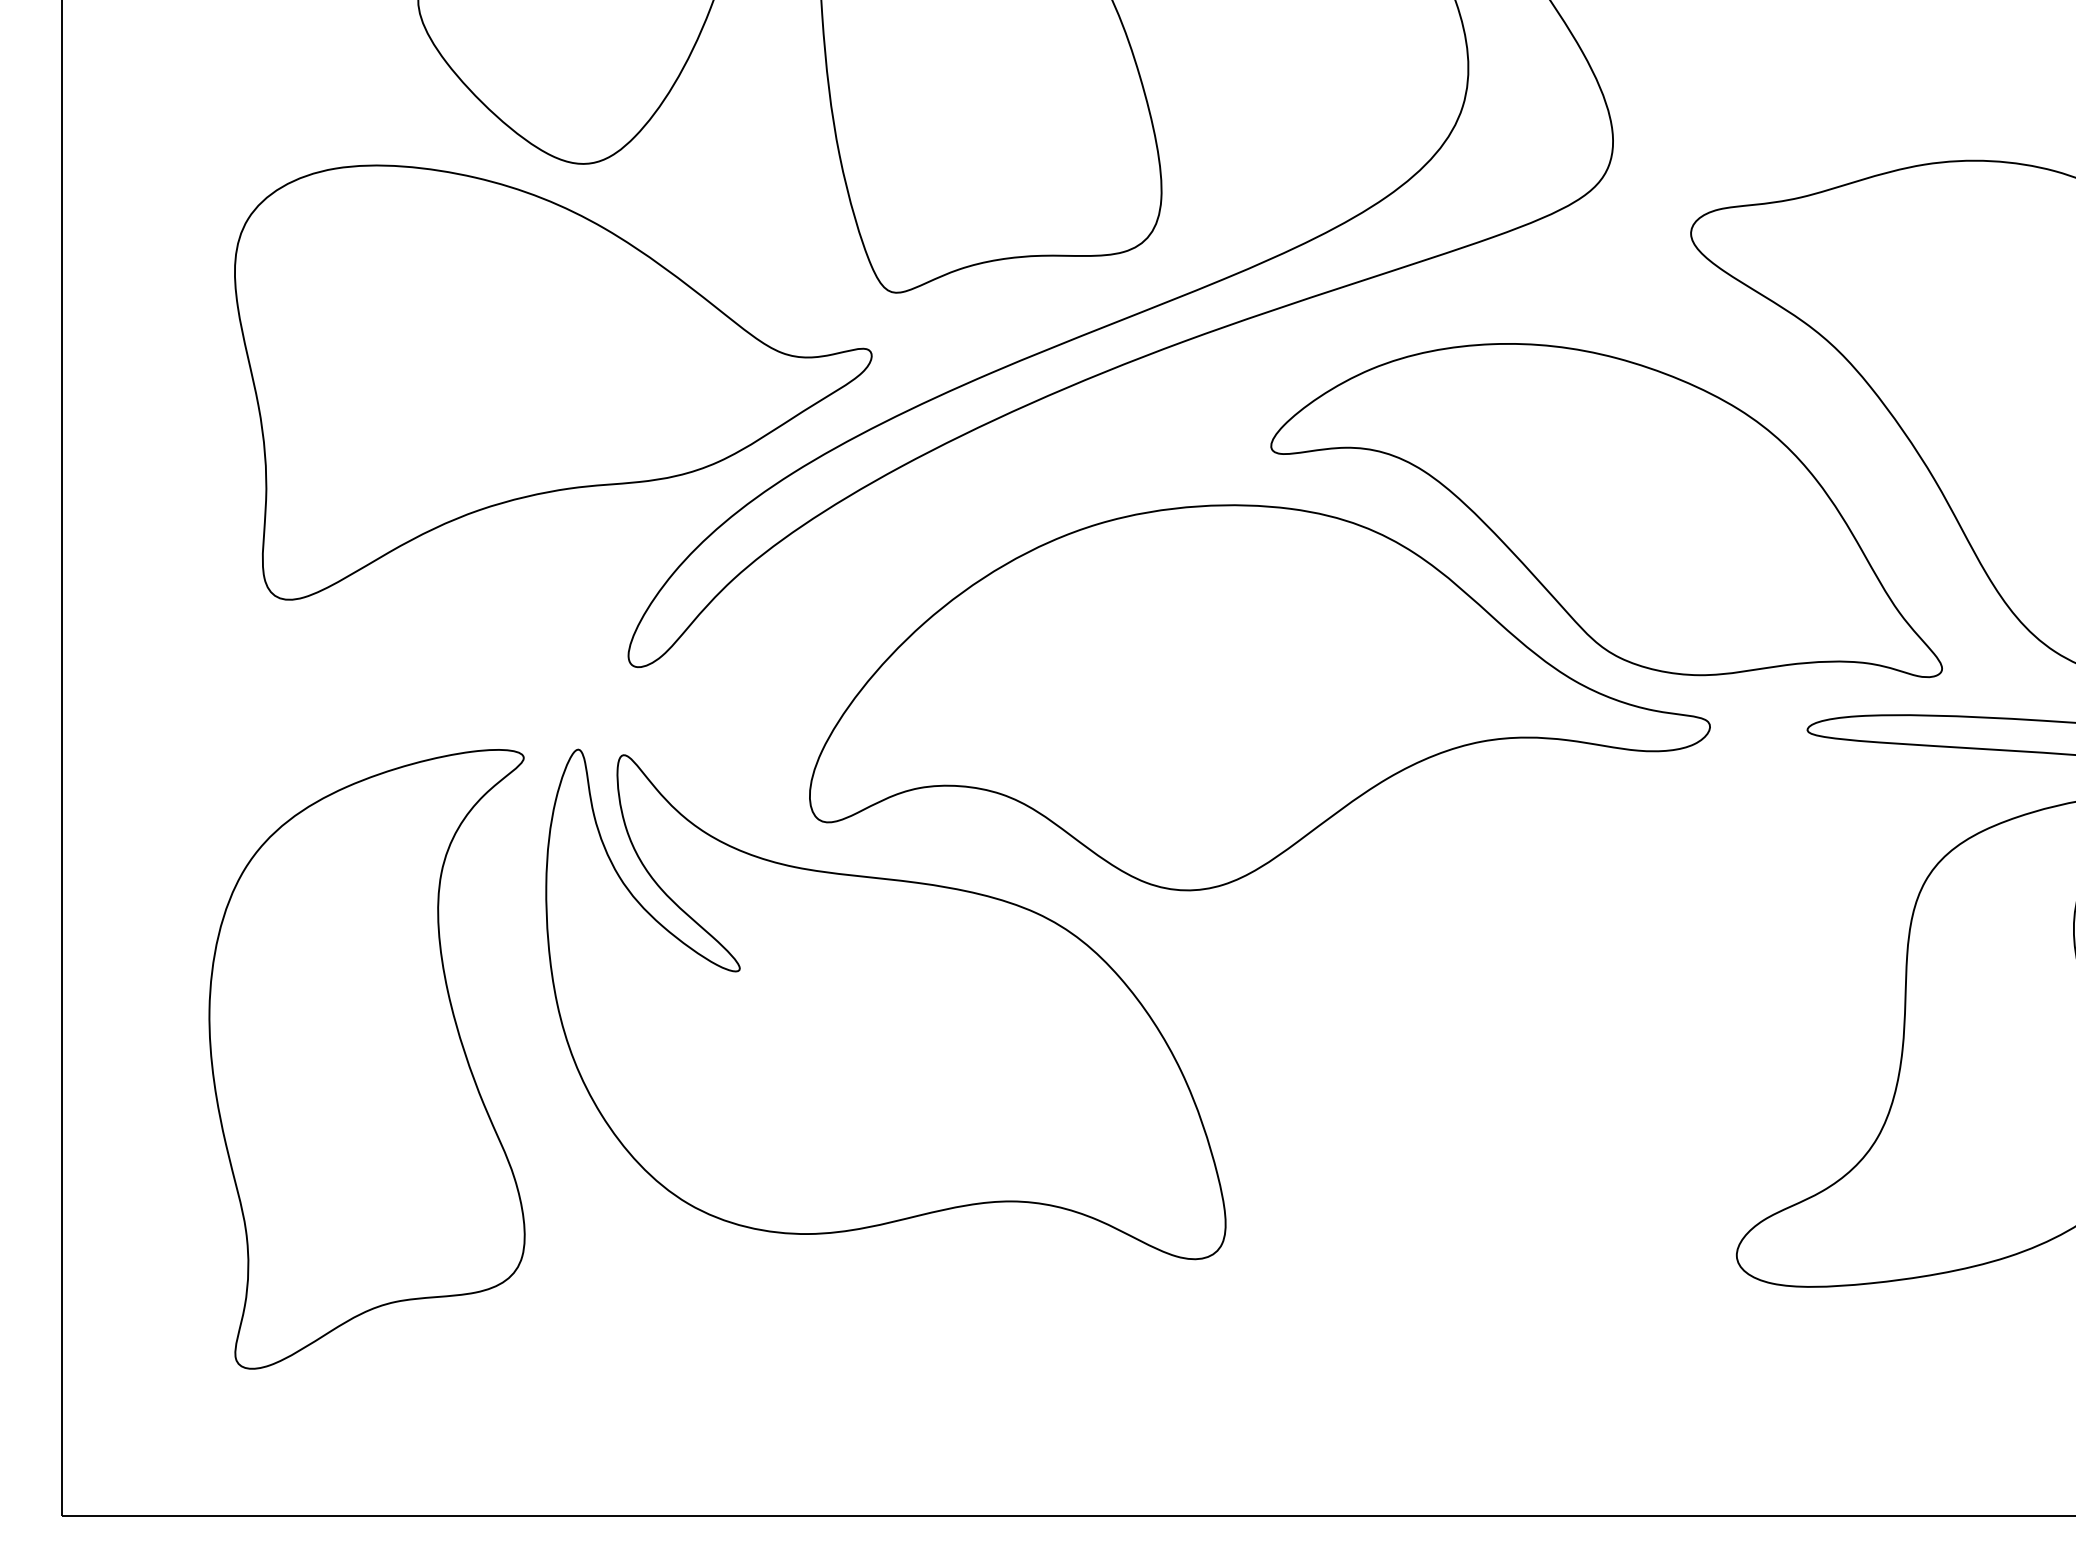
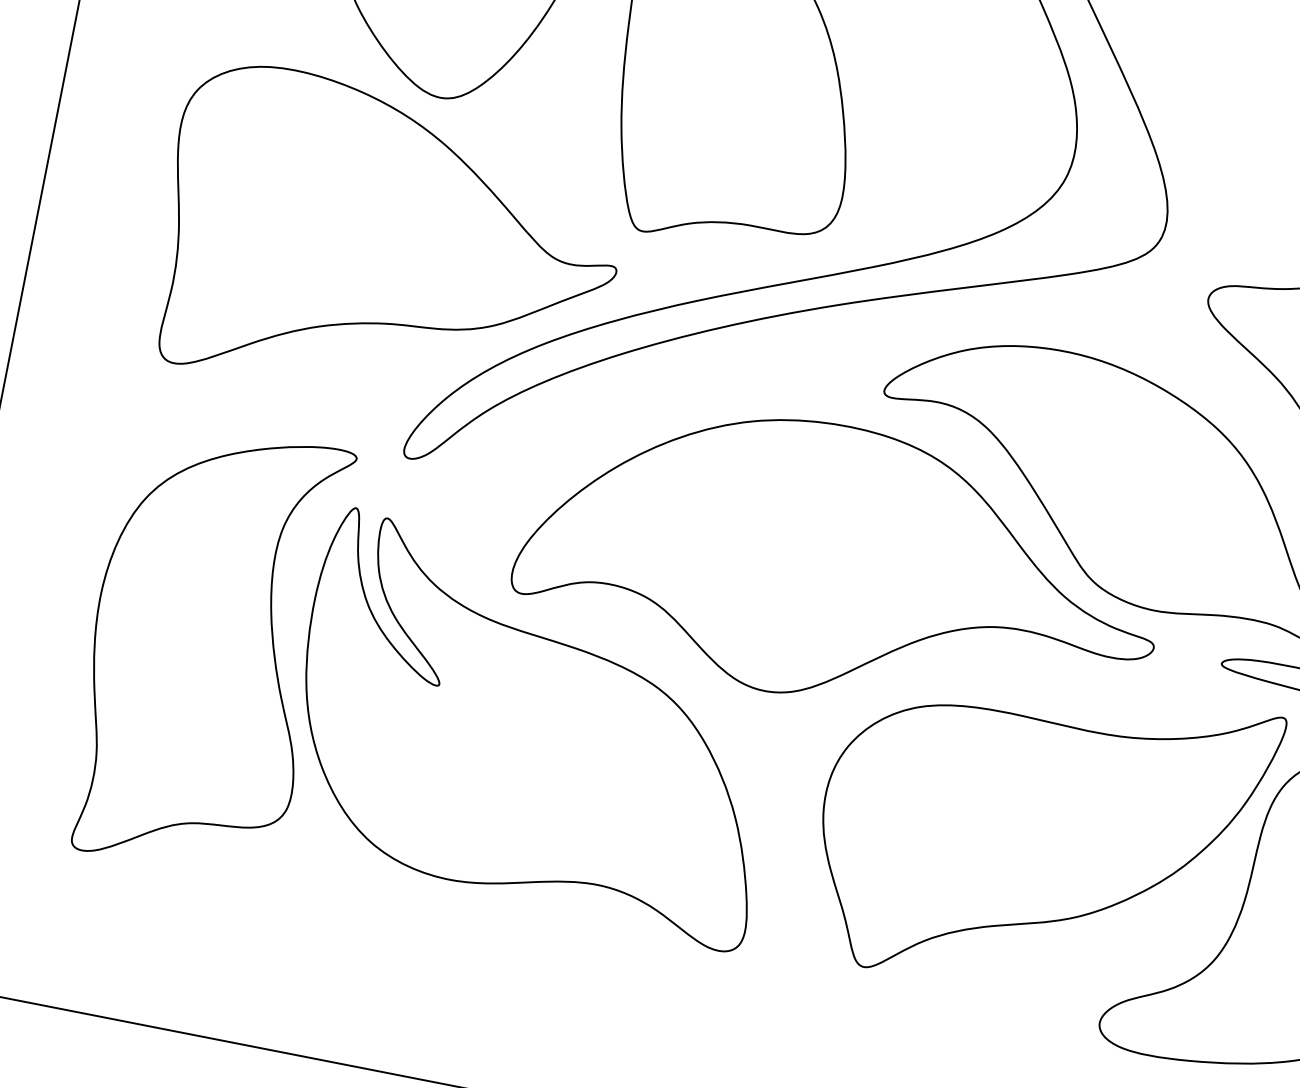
part: (1605, 1014) -> (1040, 835), added
part: (366, 1059) -> (204, 649), moved

